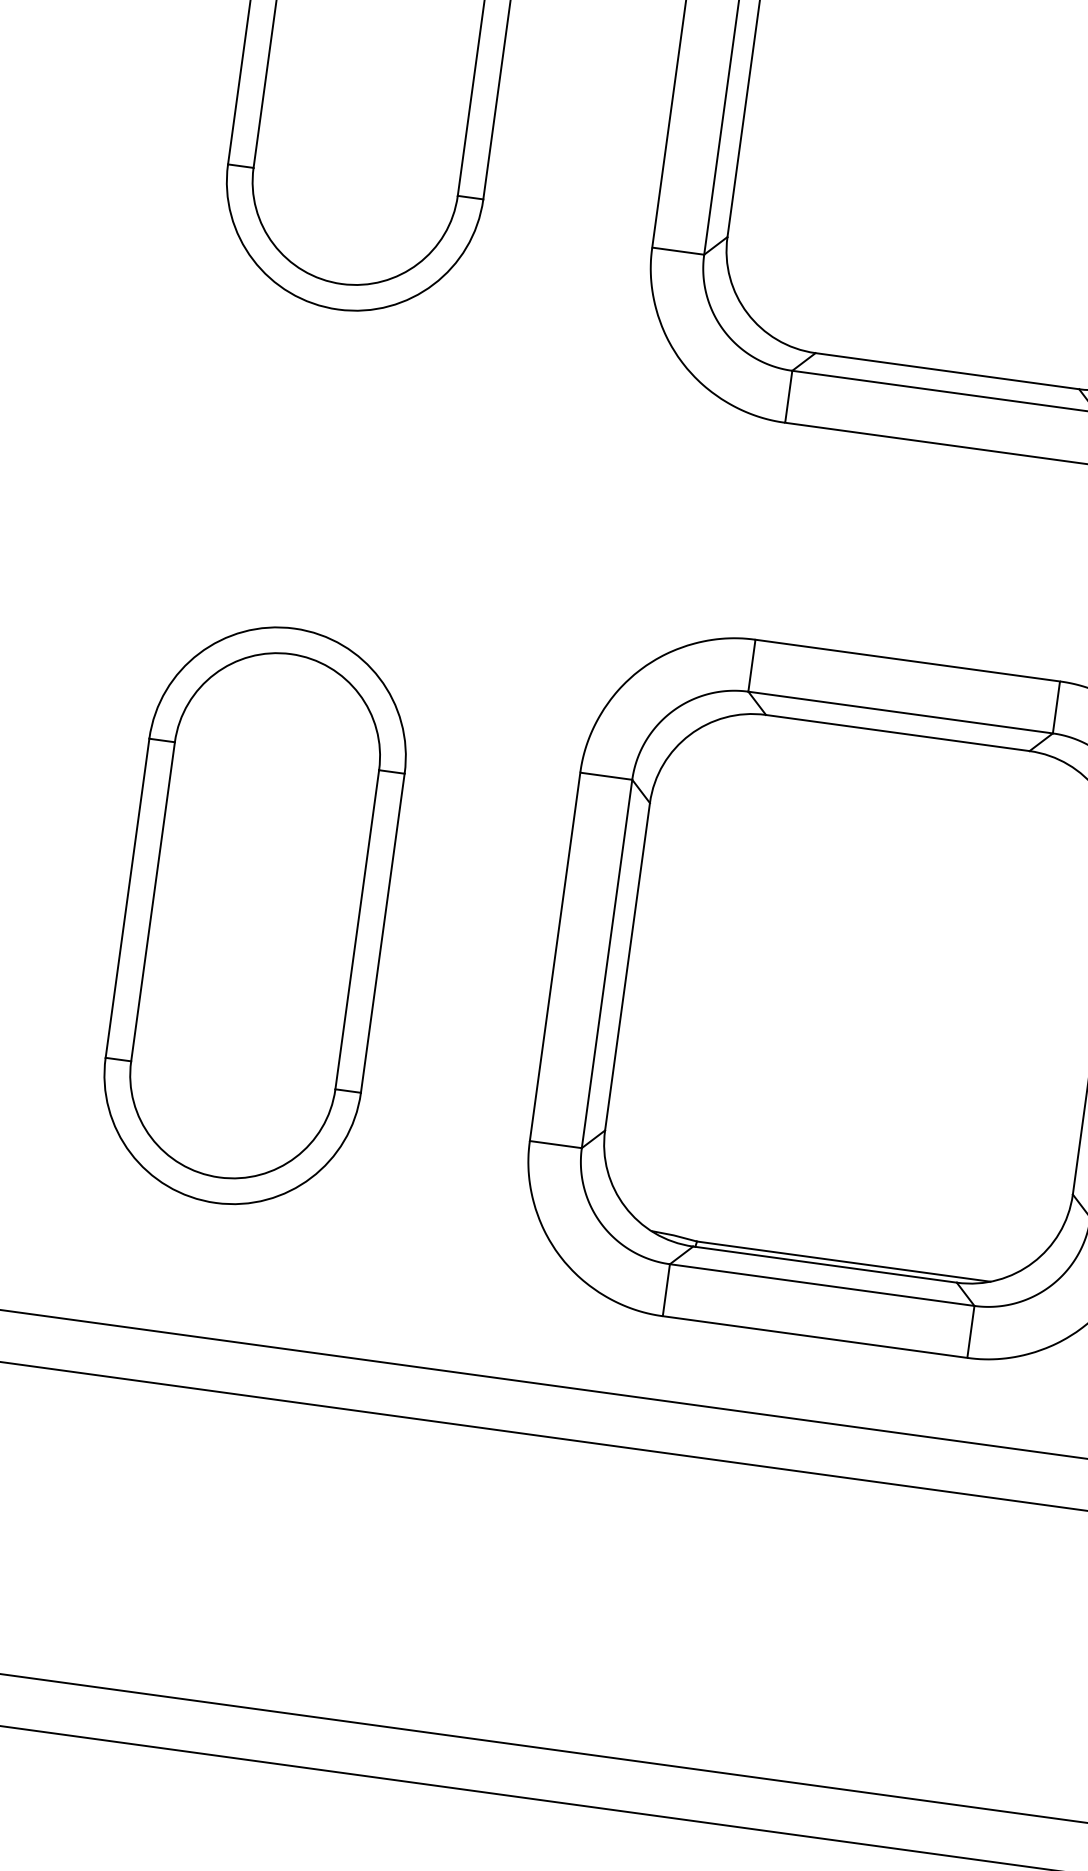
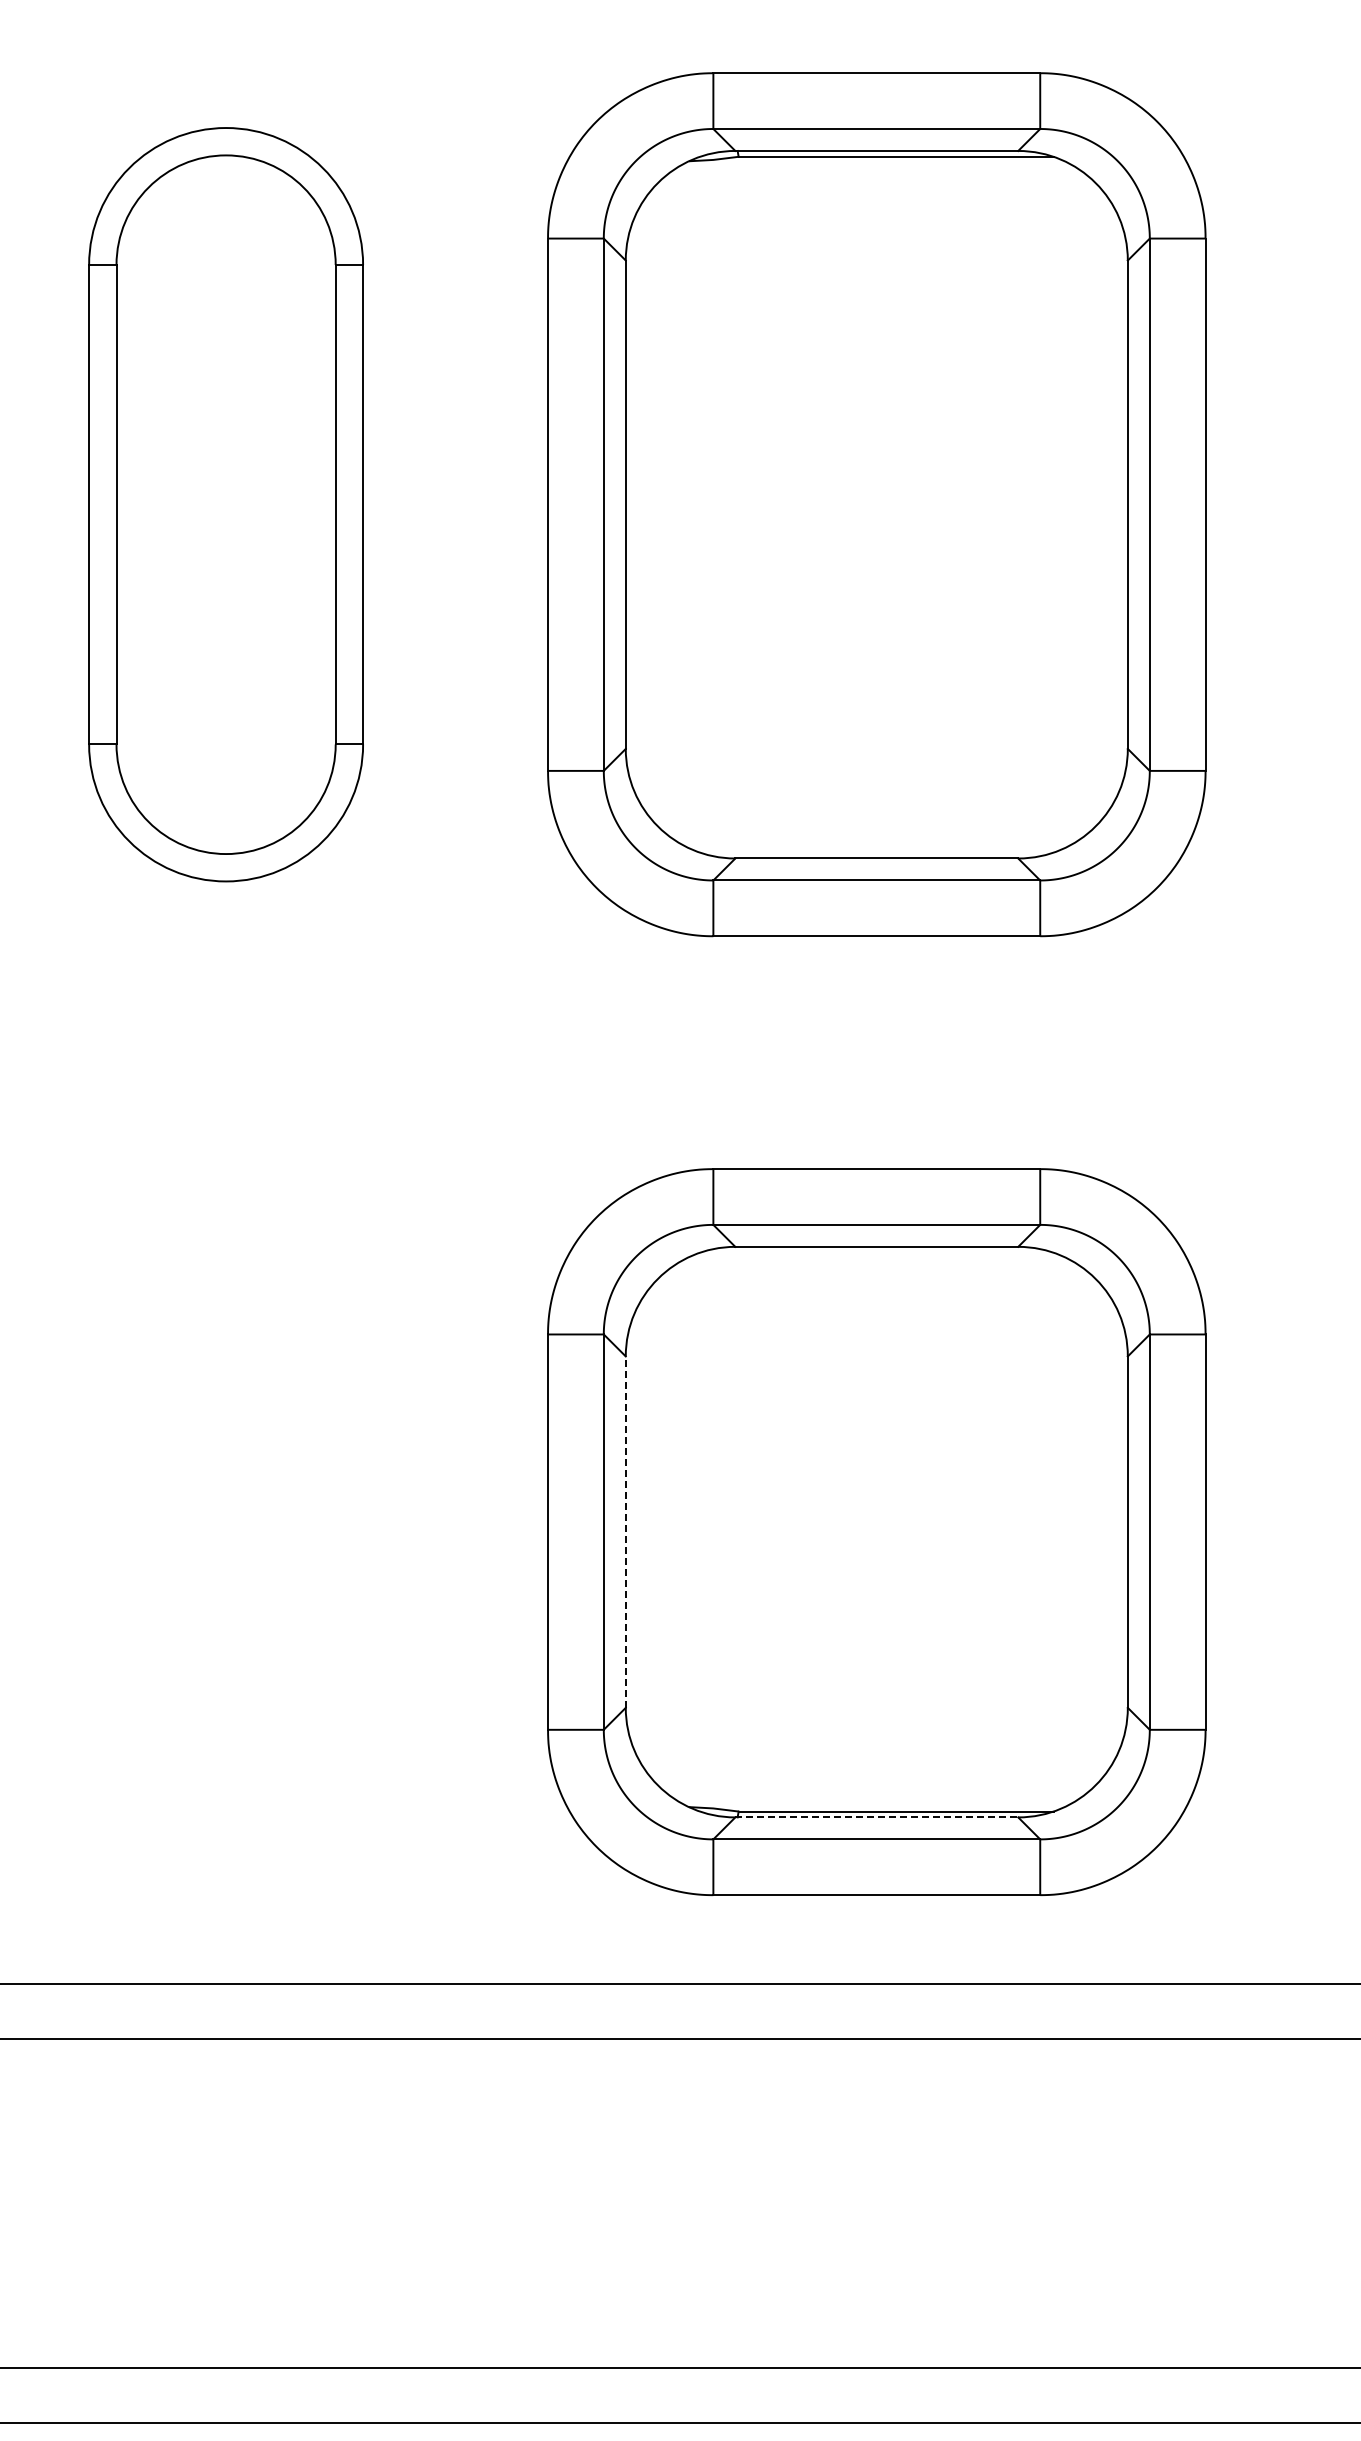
part: (254, 916) -> (225, 1532), removed
line: (627, 967) -> (625, 1532), solid -> dashed
line: (825, 1264) -> (877, 1817), solid -> dashed

